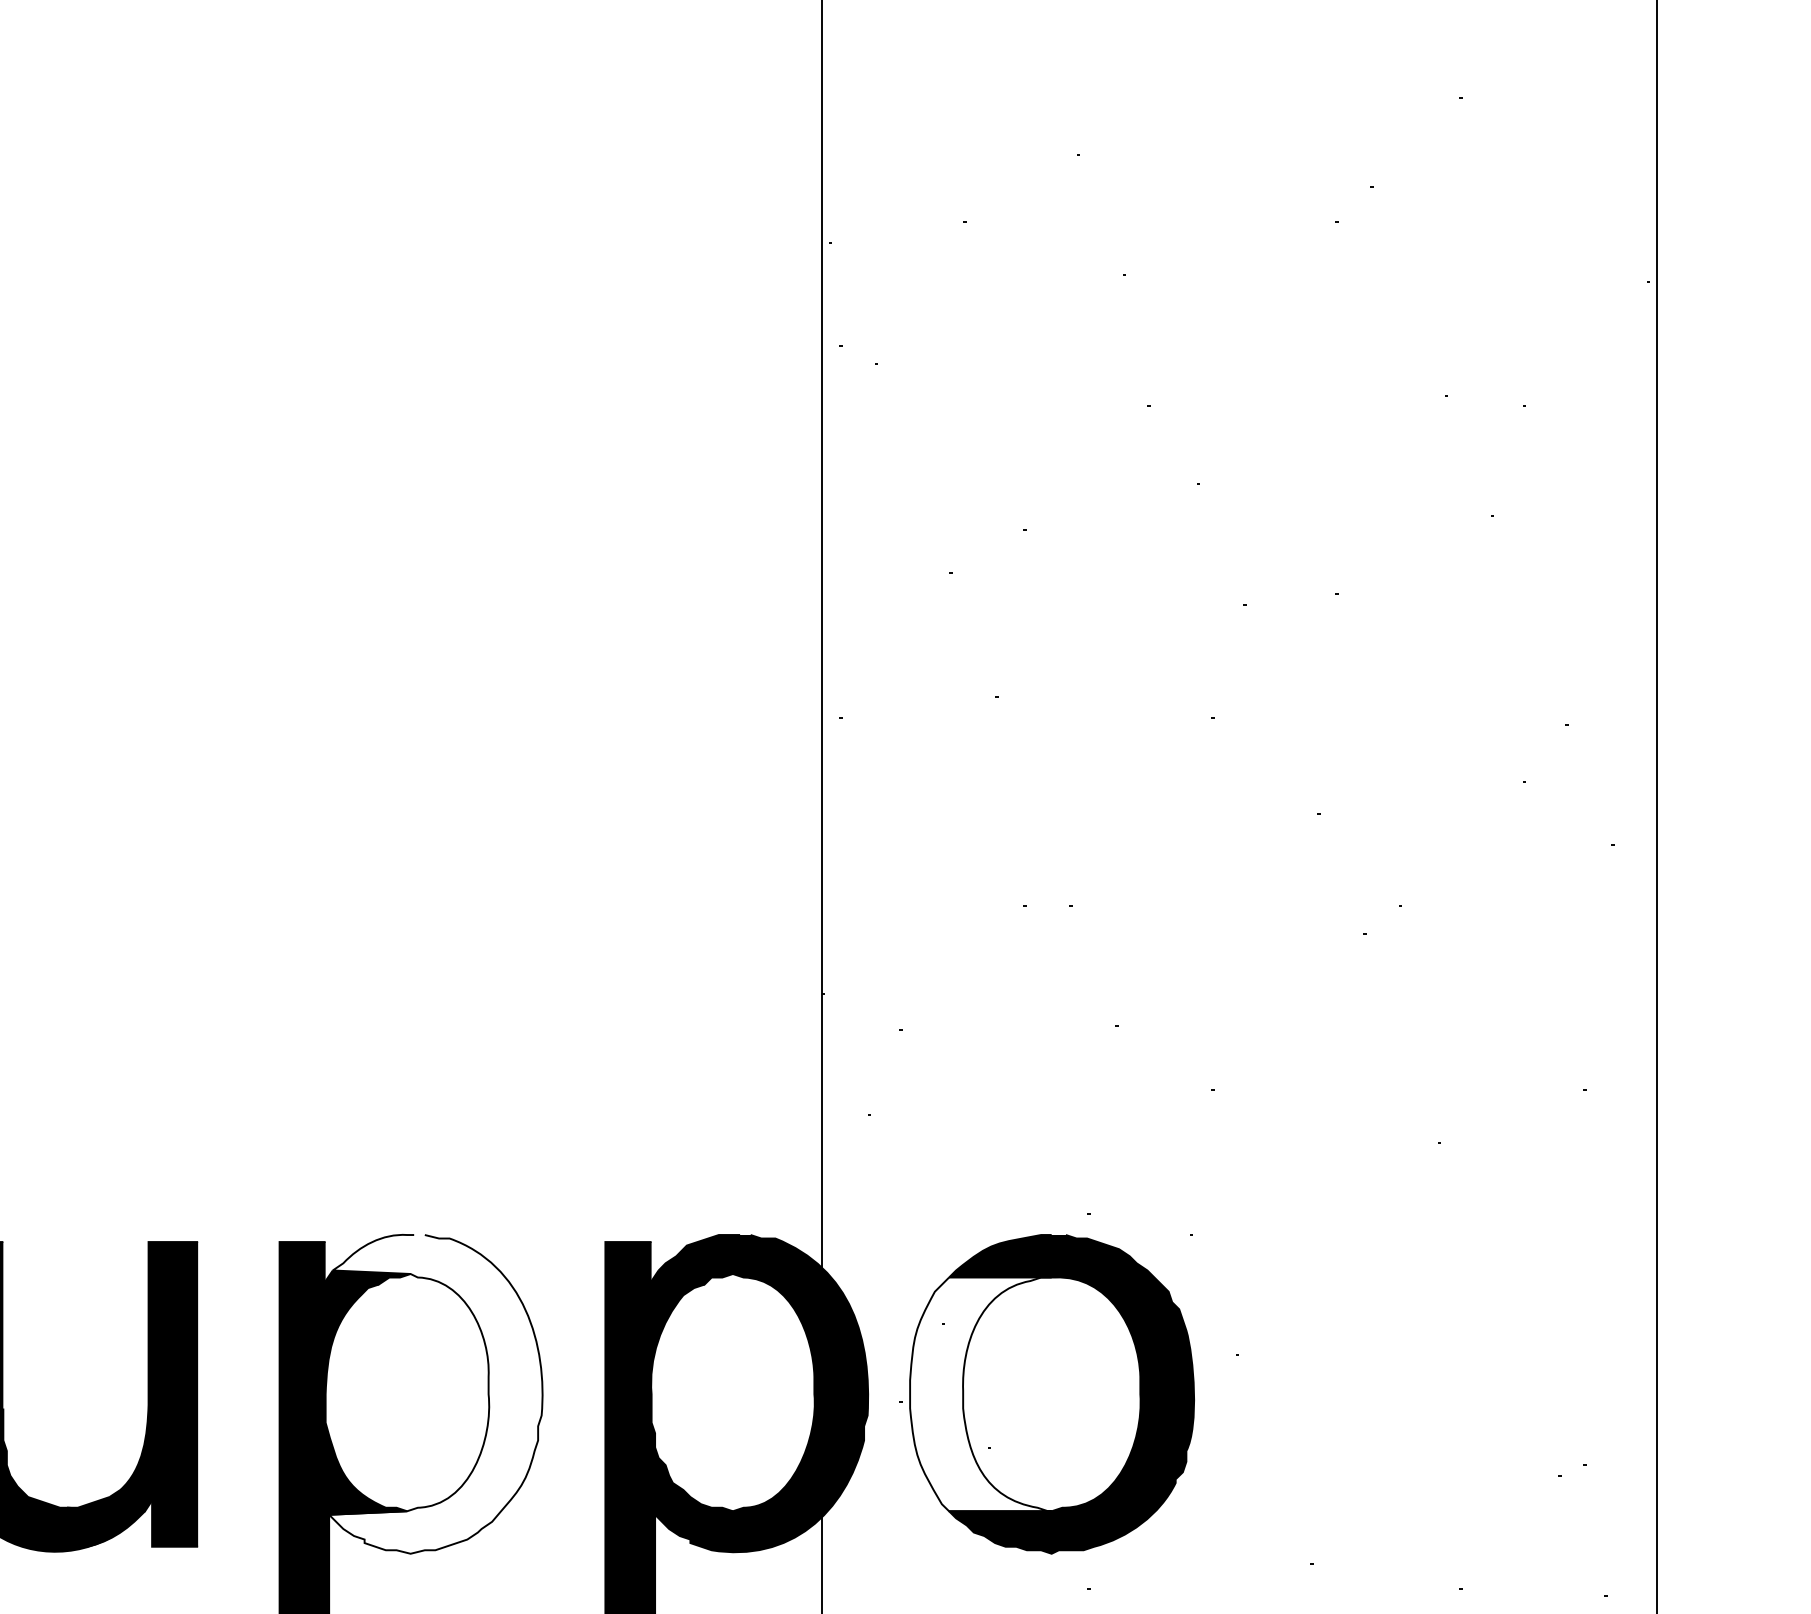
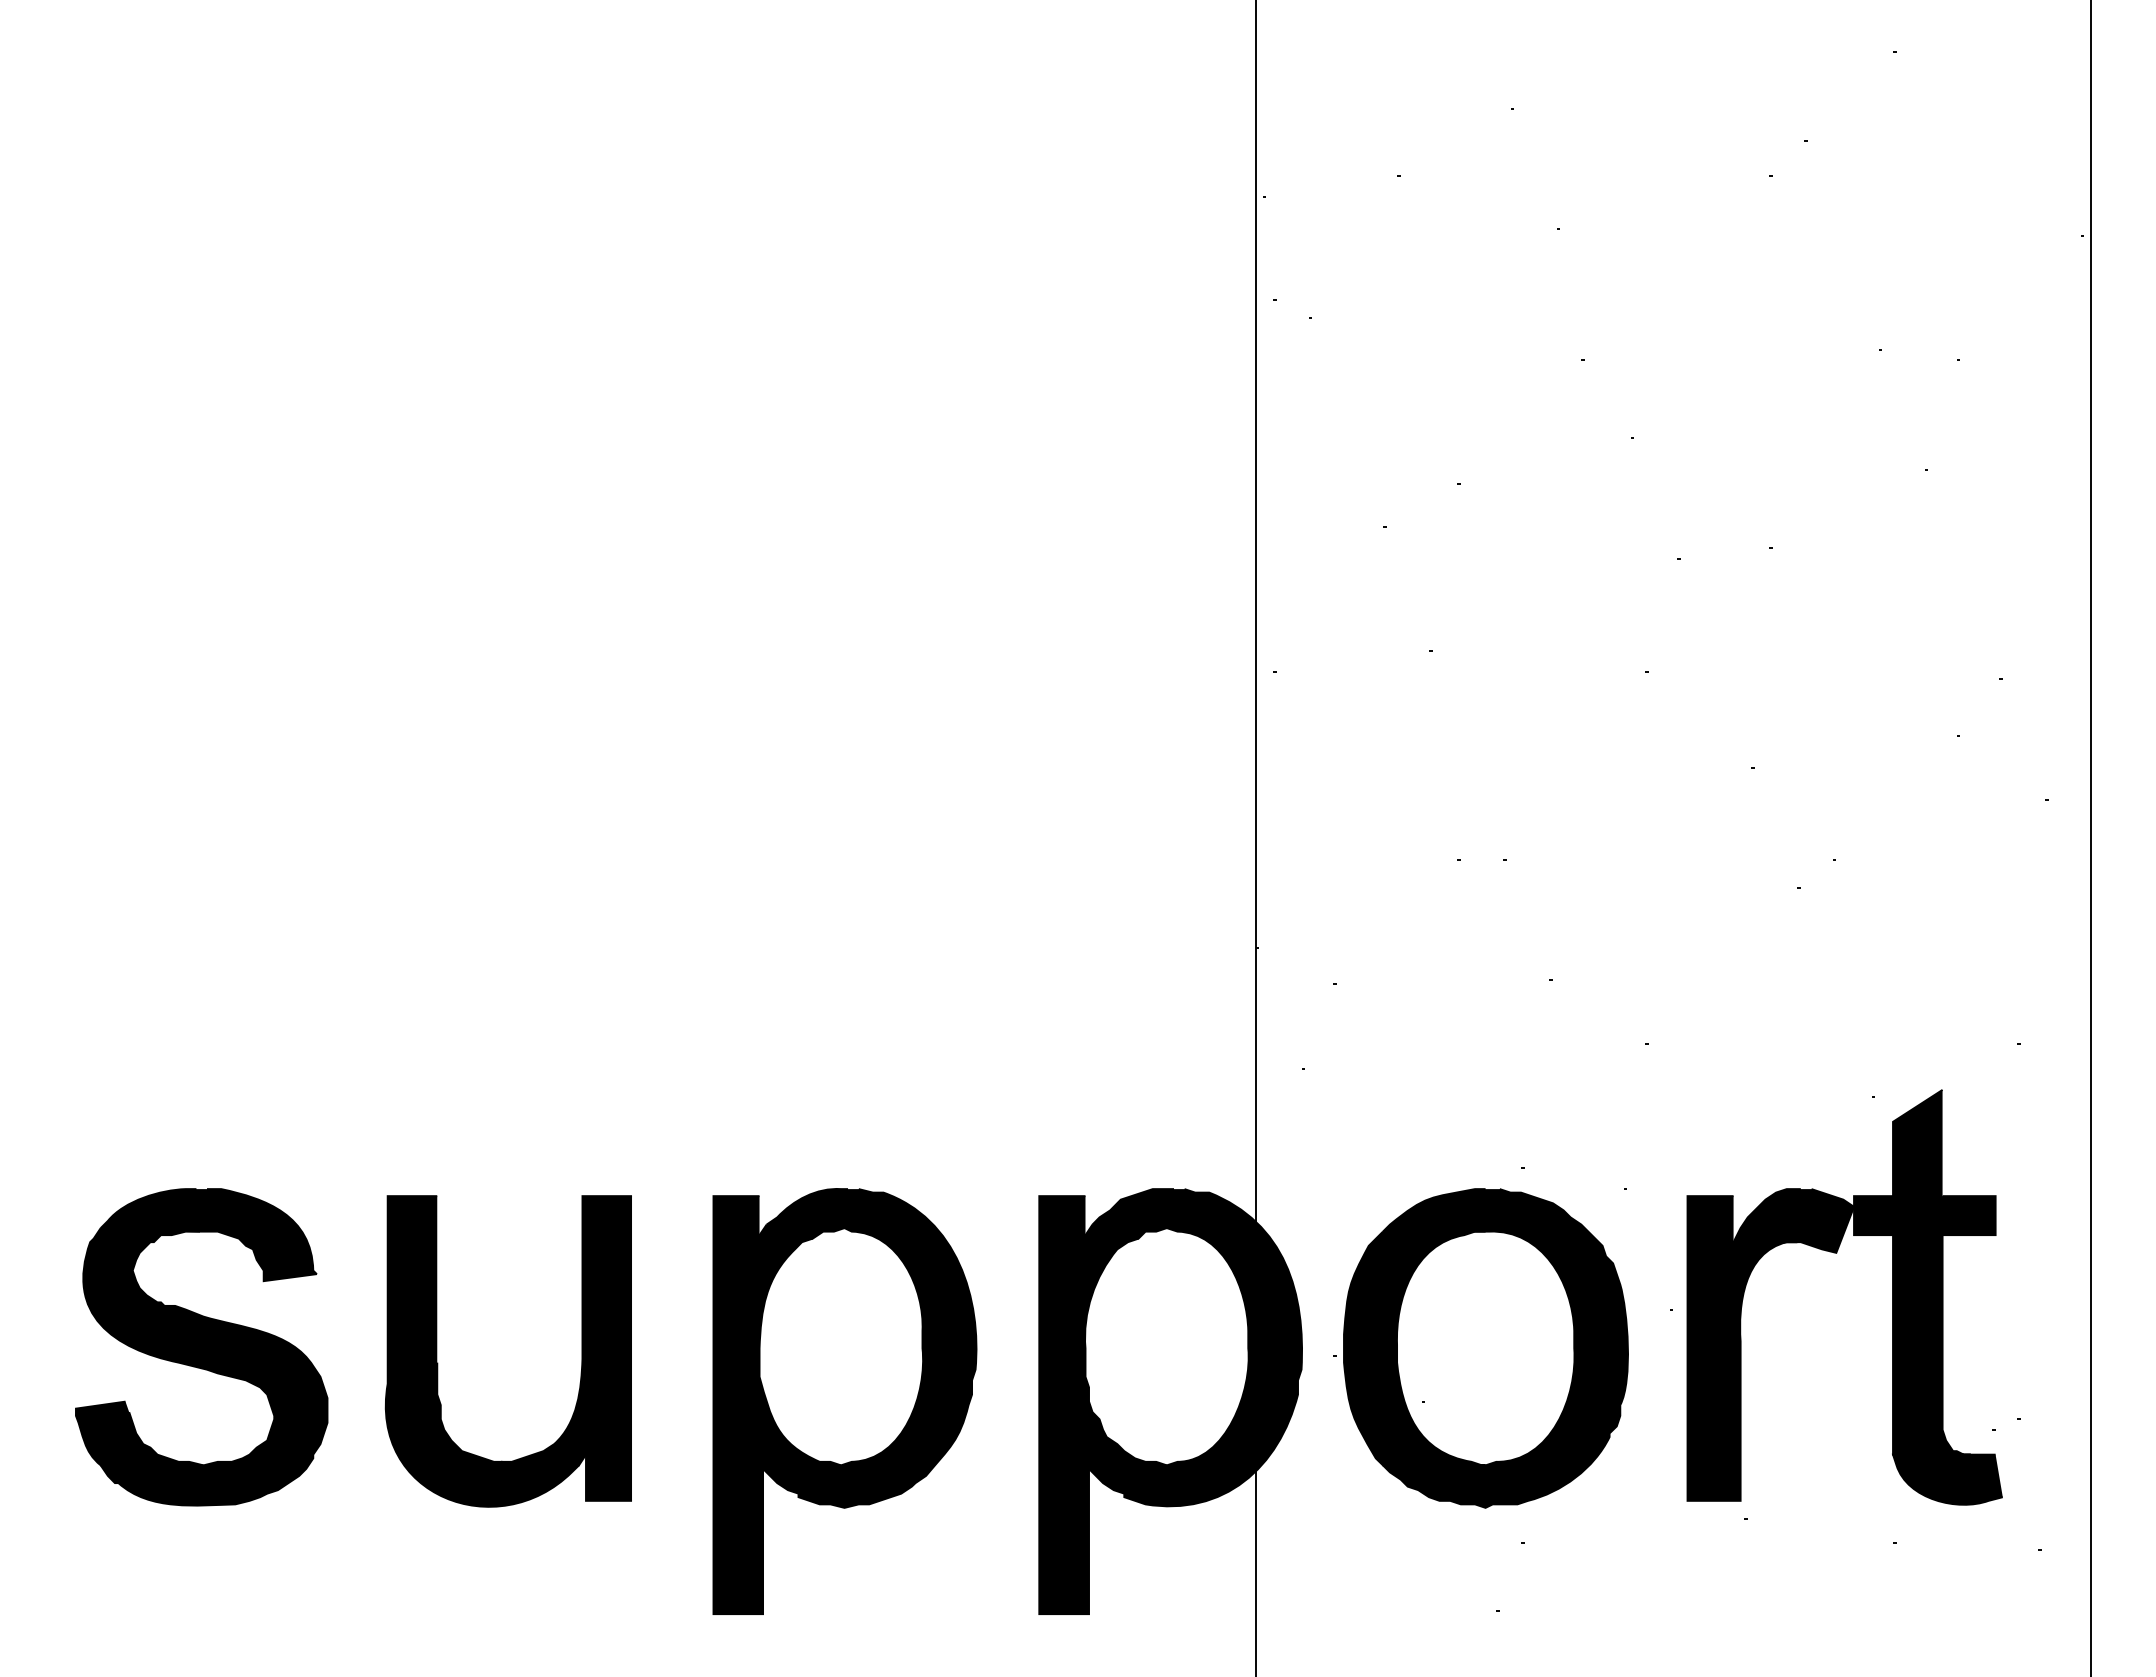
part: (1402, 1299) -> (1836, 1253), added
fill: (435, 1393) -> (869, 1347), added
fill: (980, 1394) -> (1414, 1348), added

